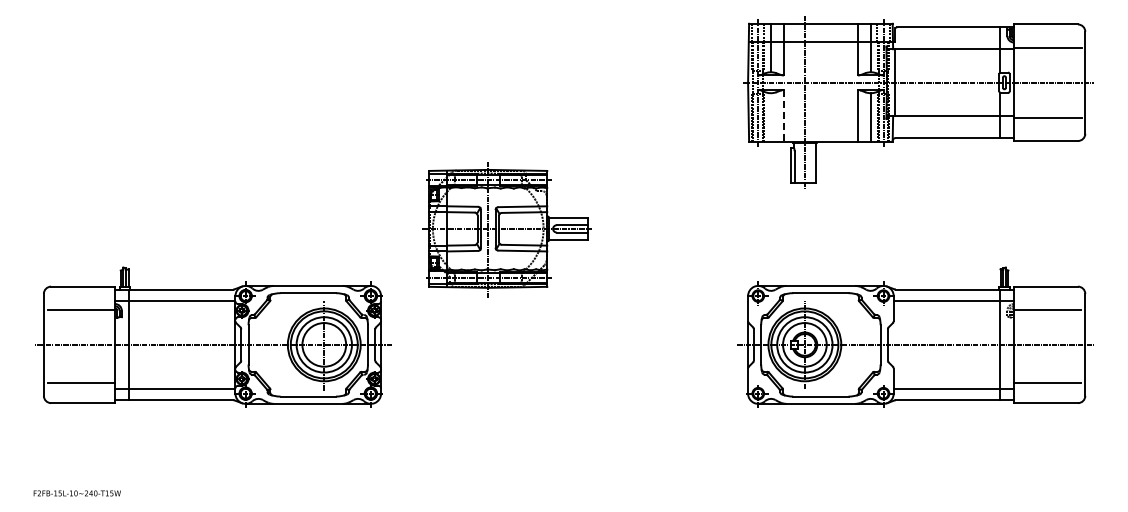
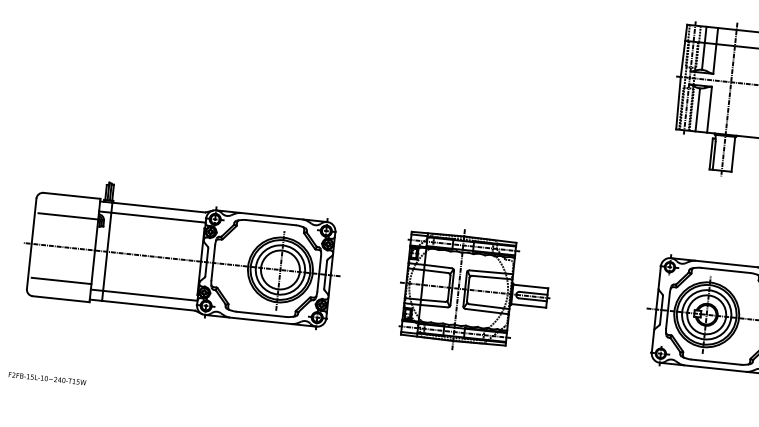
line: (783, 115) -> (709, 109), dashed -> solid
line: (770, 117) -> (697, 109), added
part: (506, 229) -> (474, 290), moved

